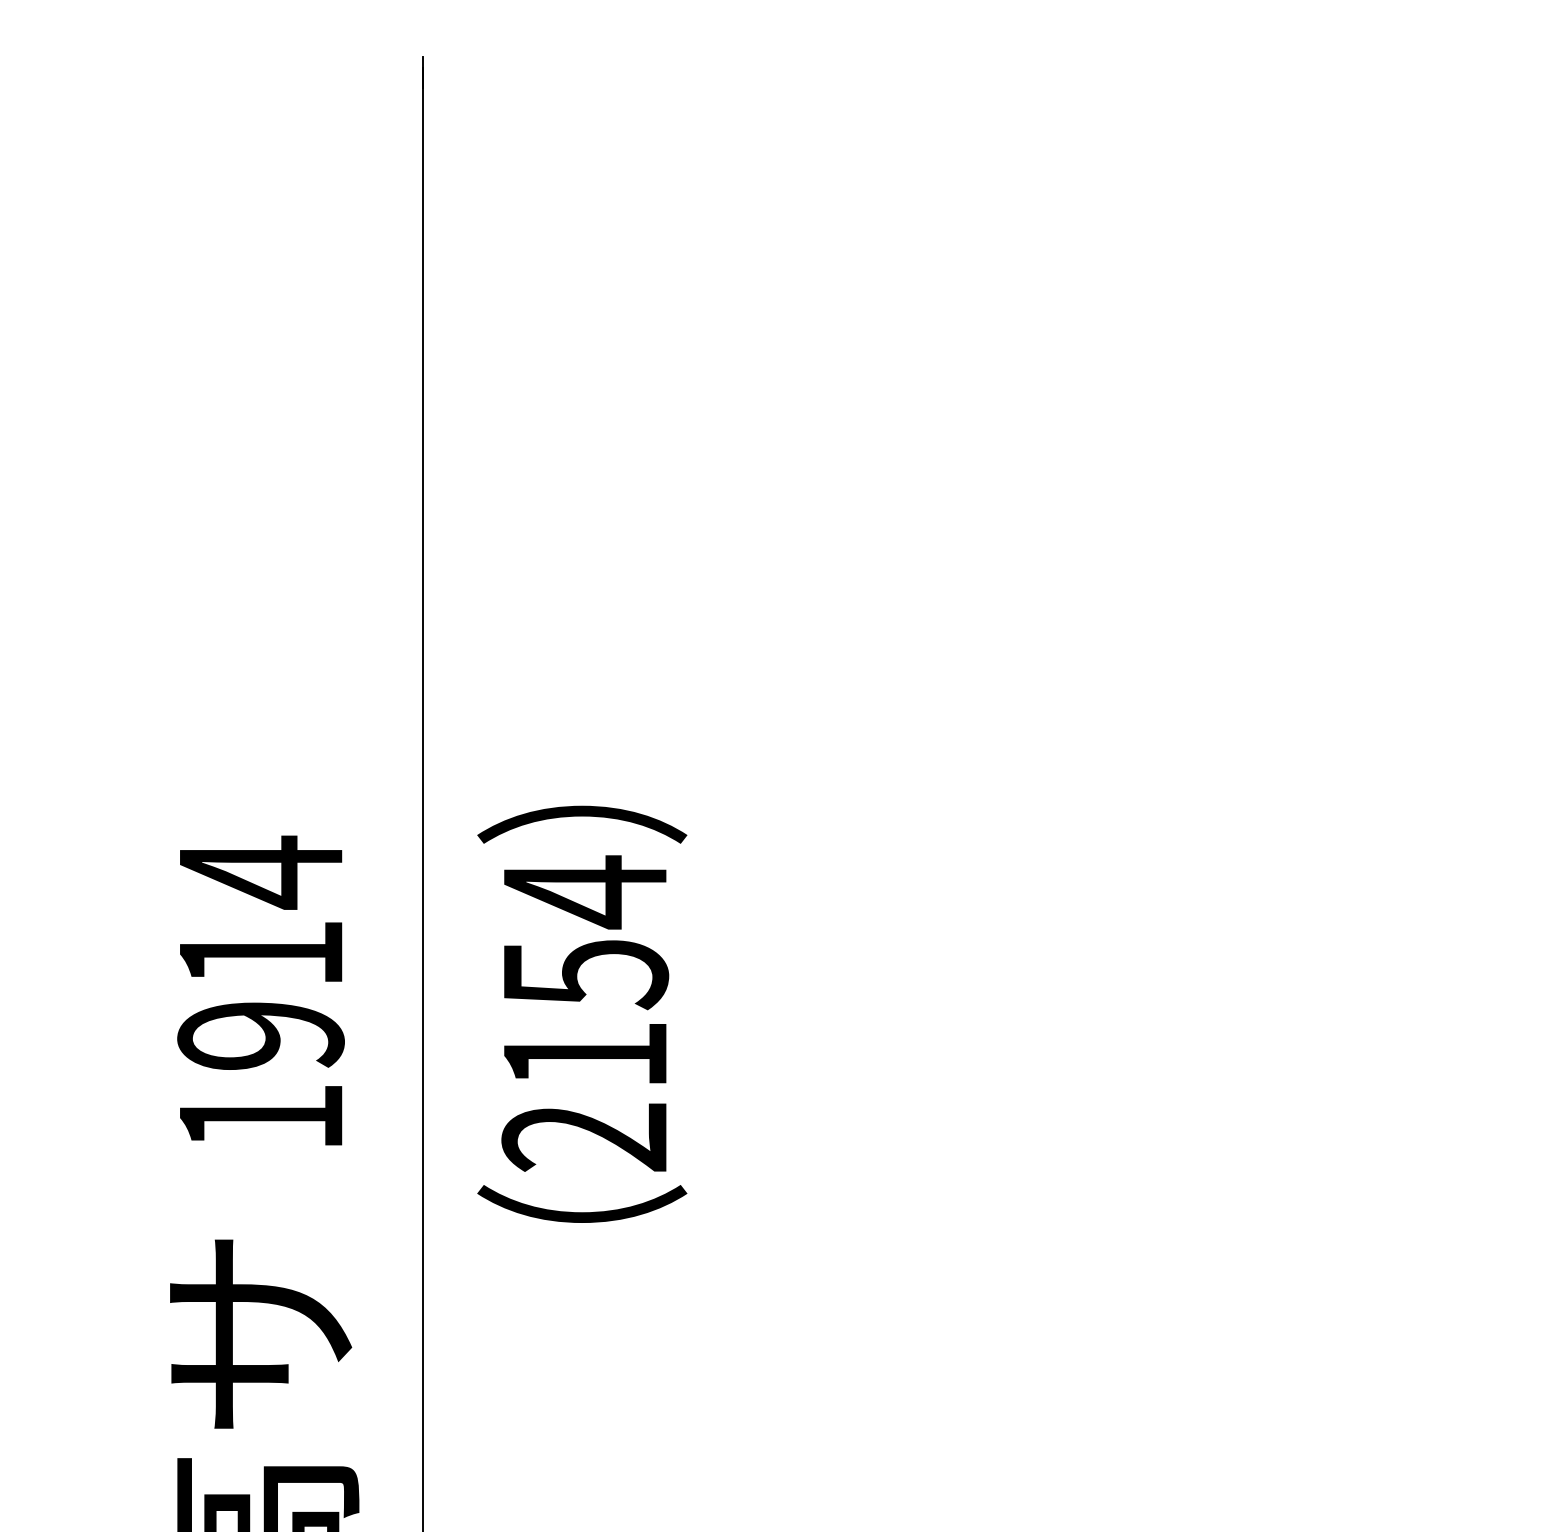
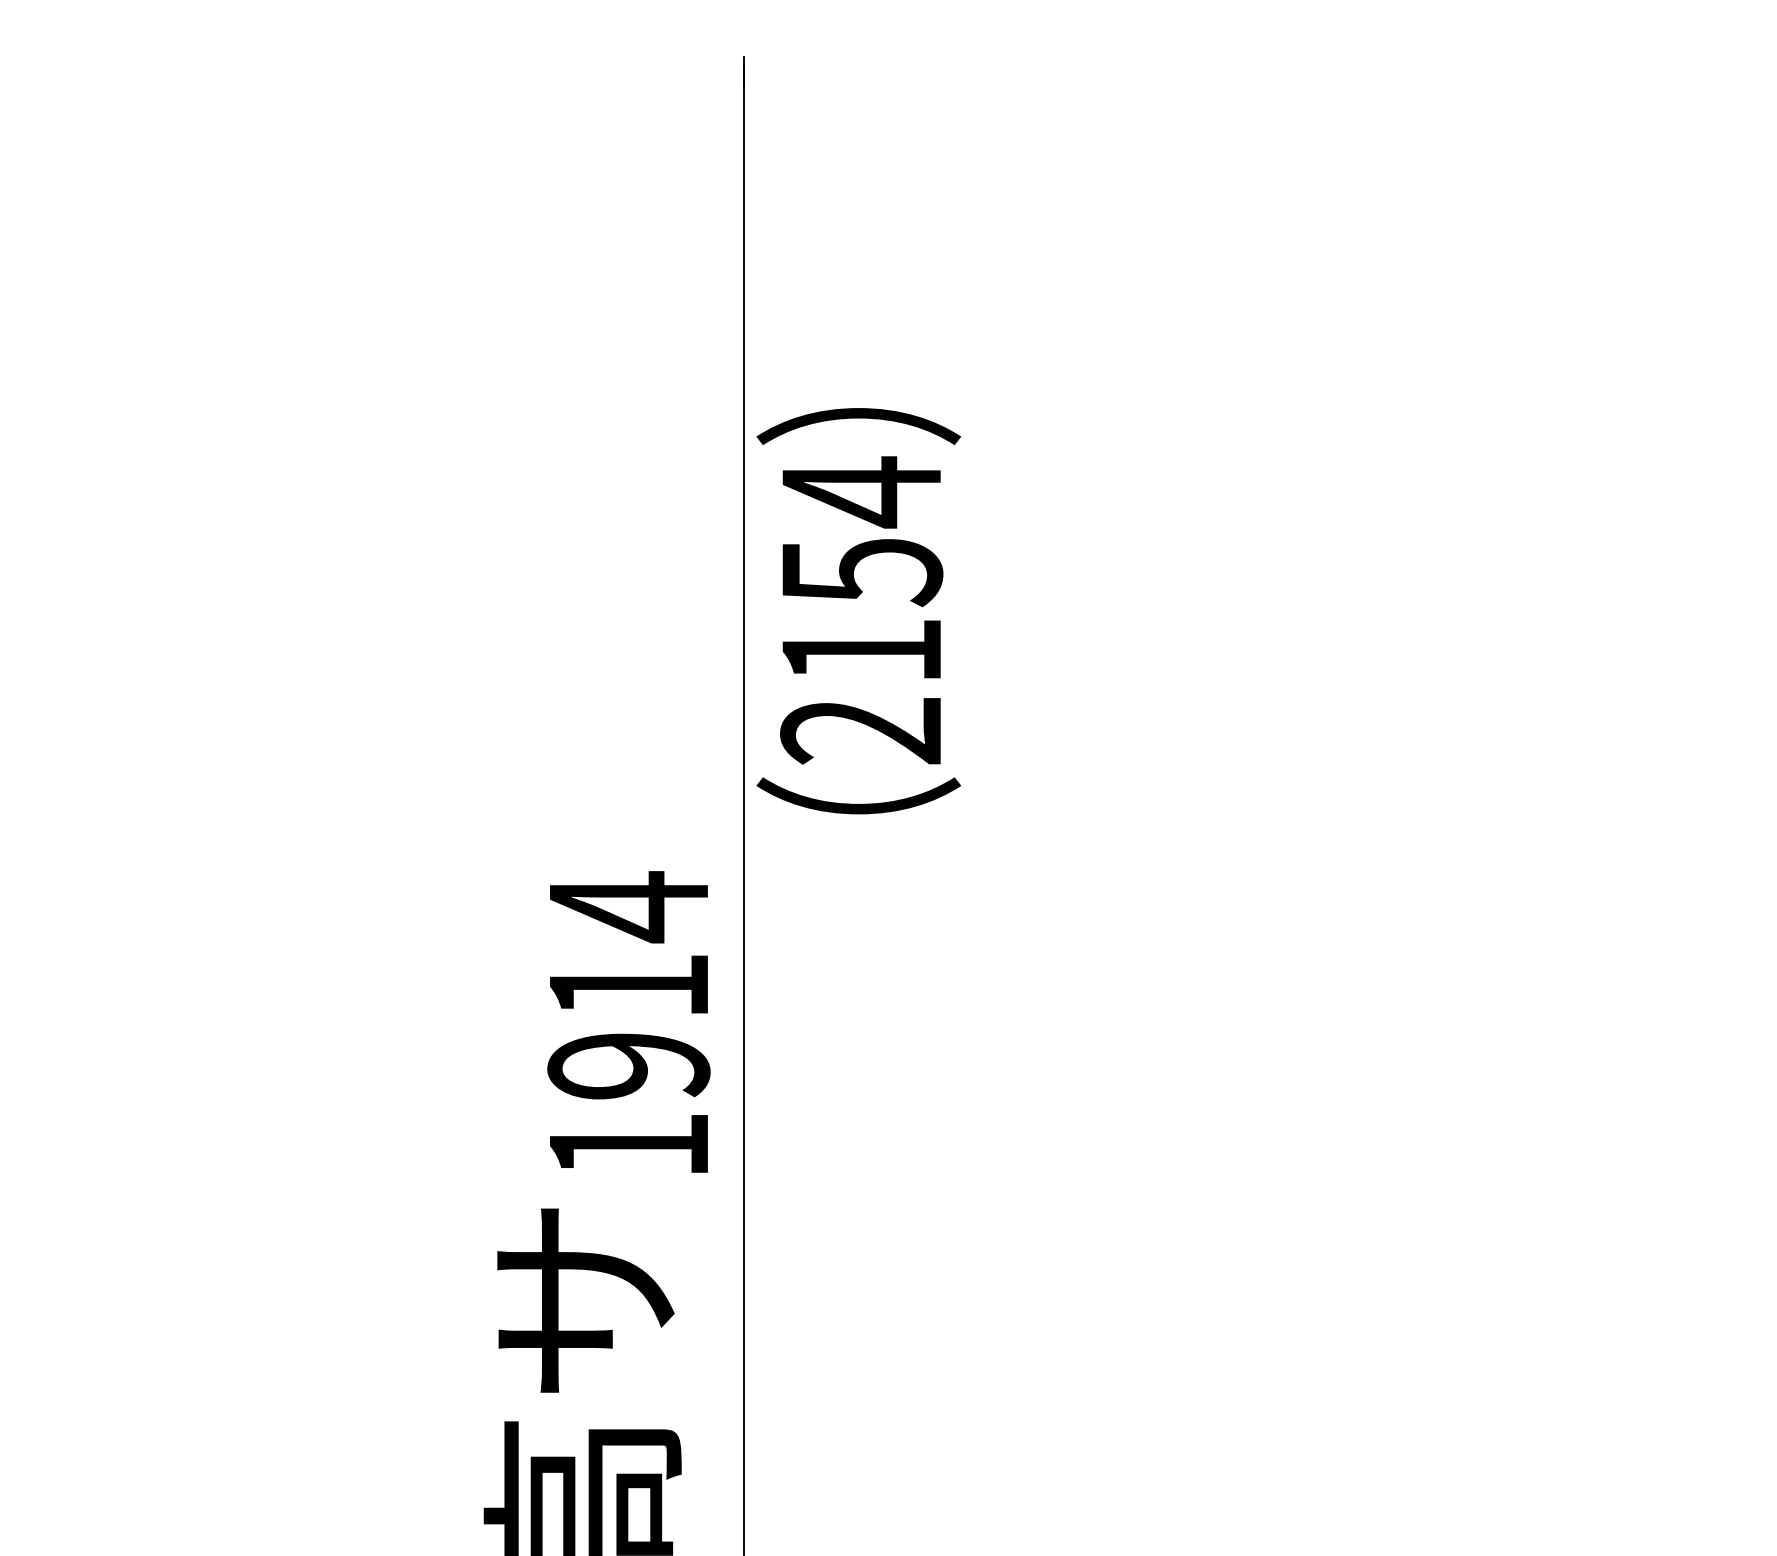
text: (260, 990) -> (628, 1021), moved
text: (581, 1014) -> (858, 611), moved

